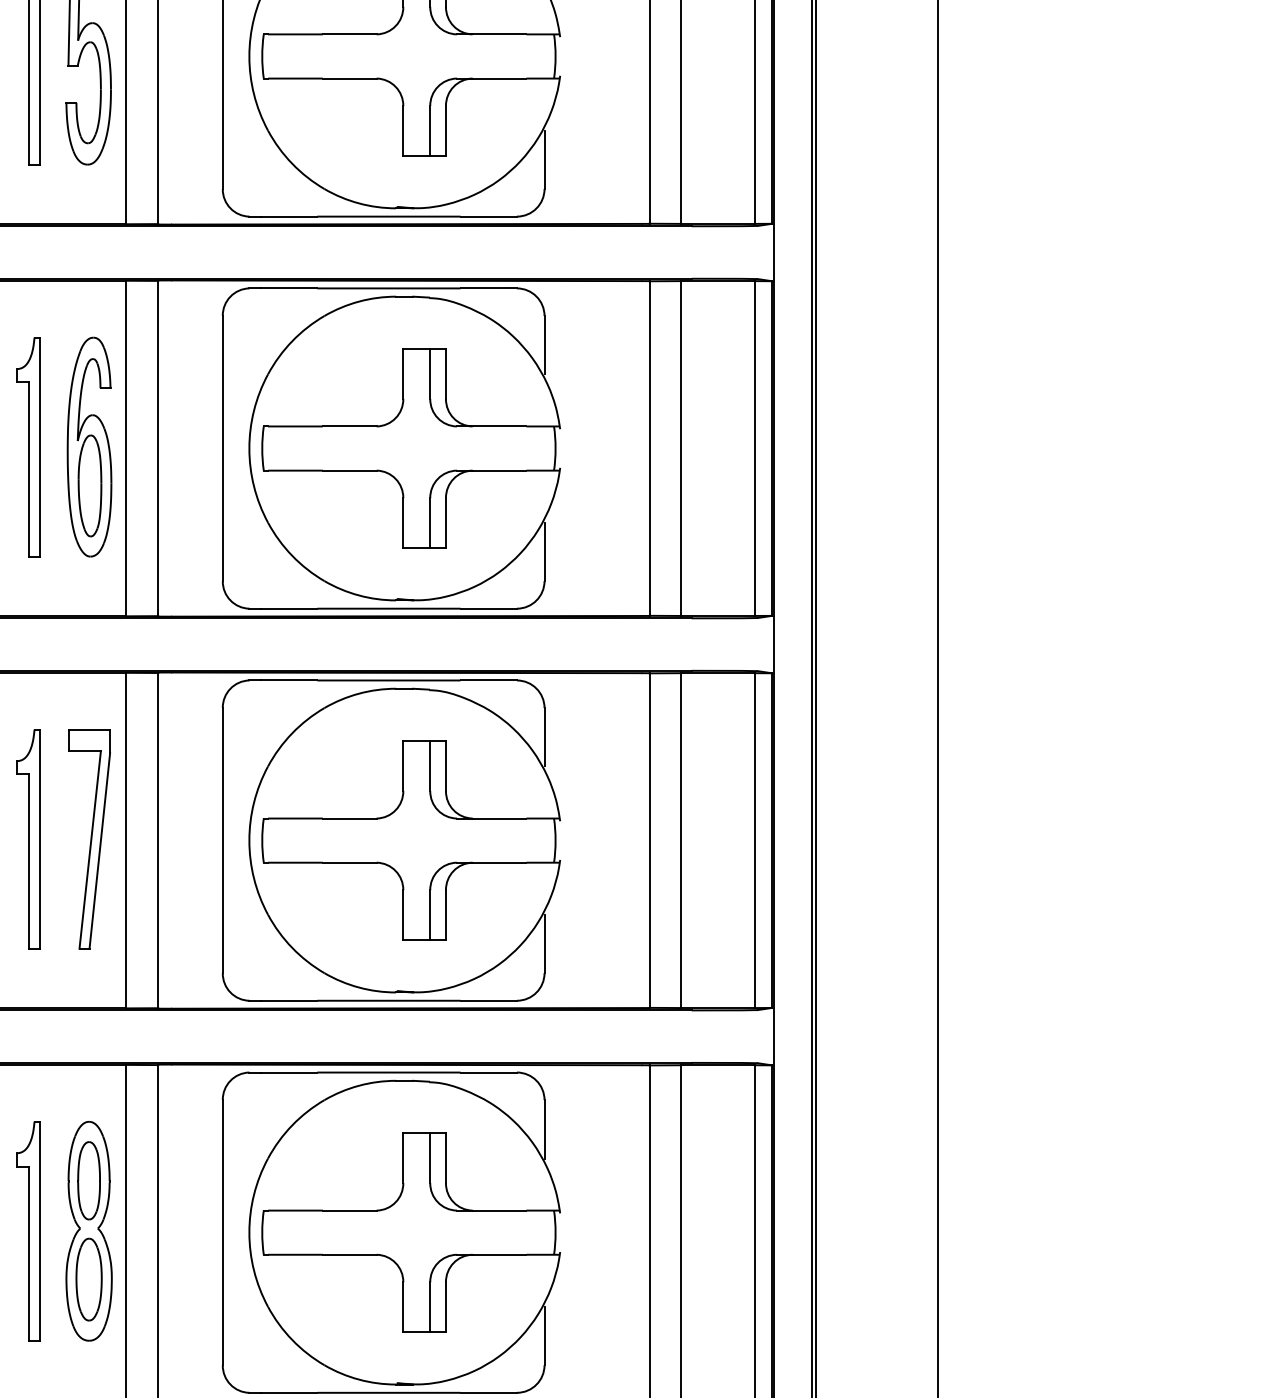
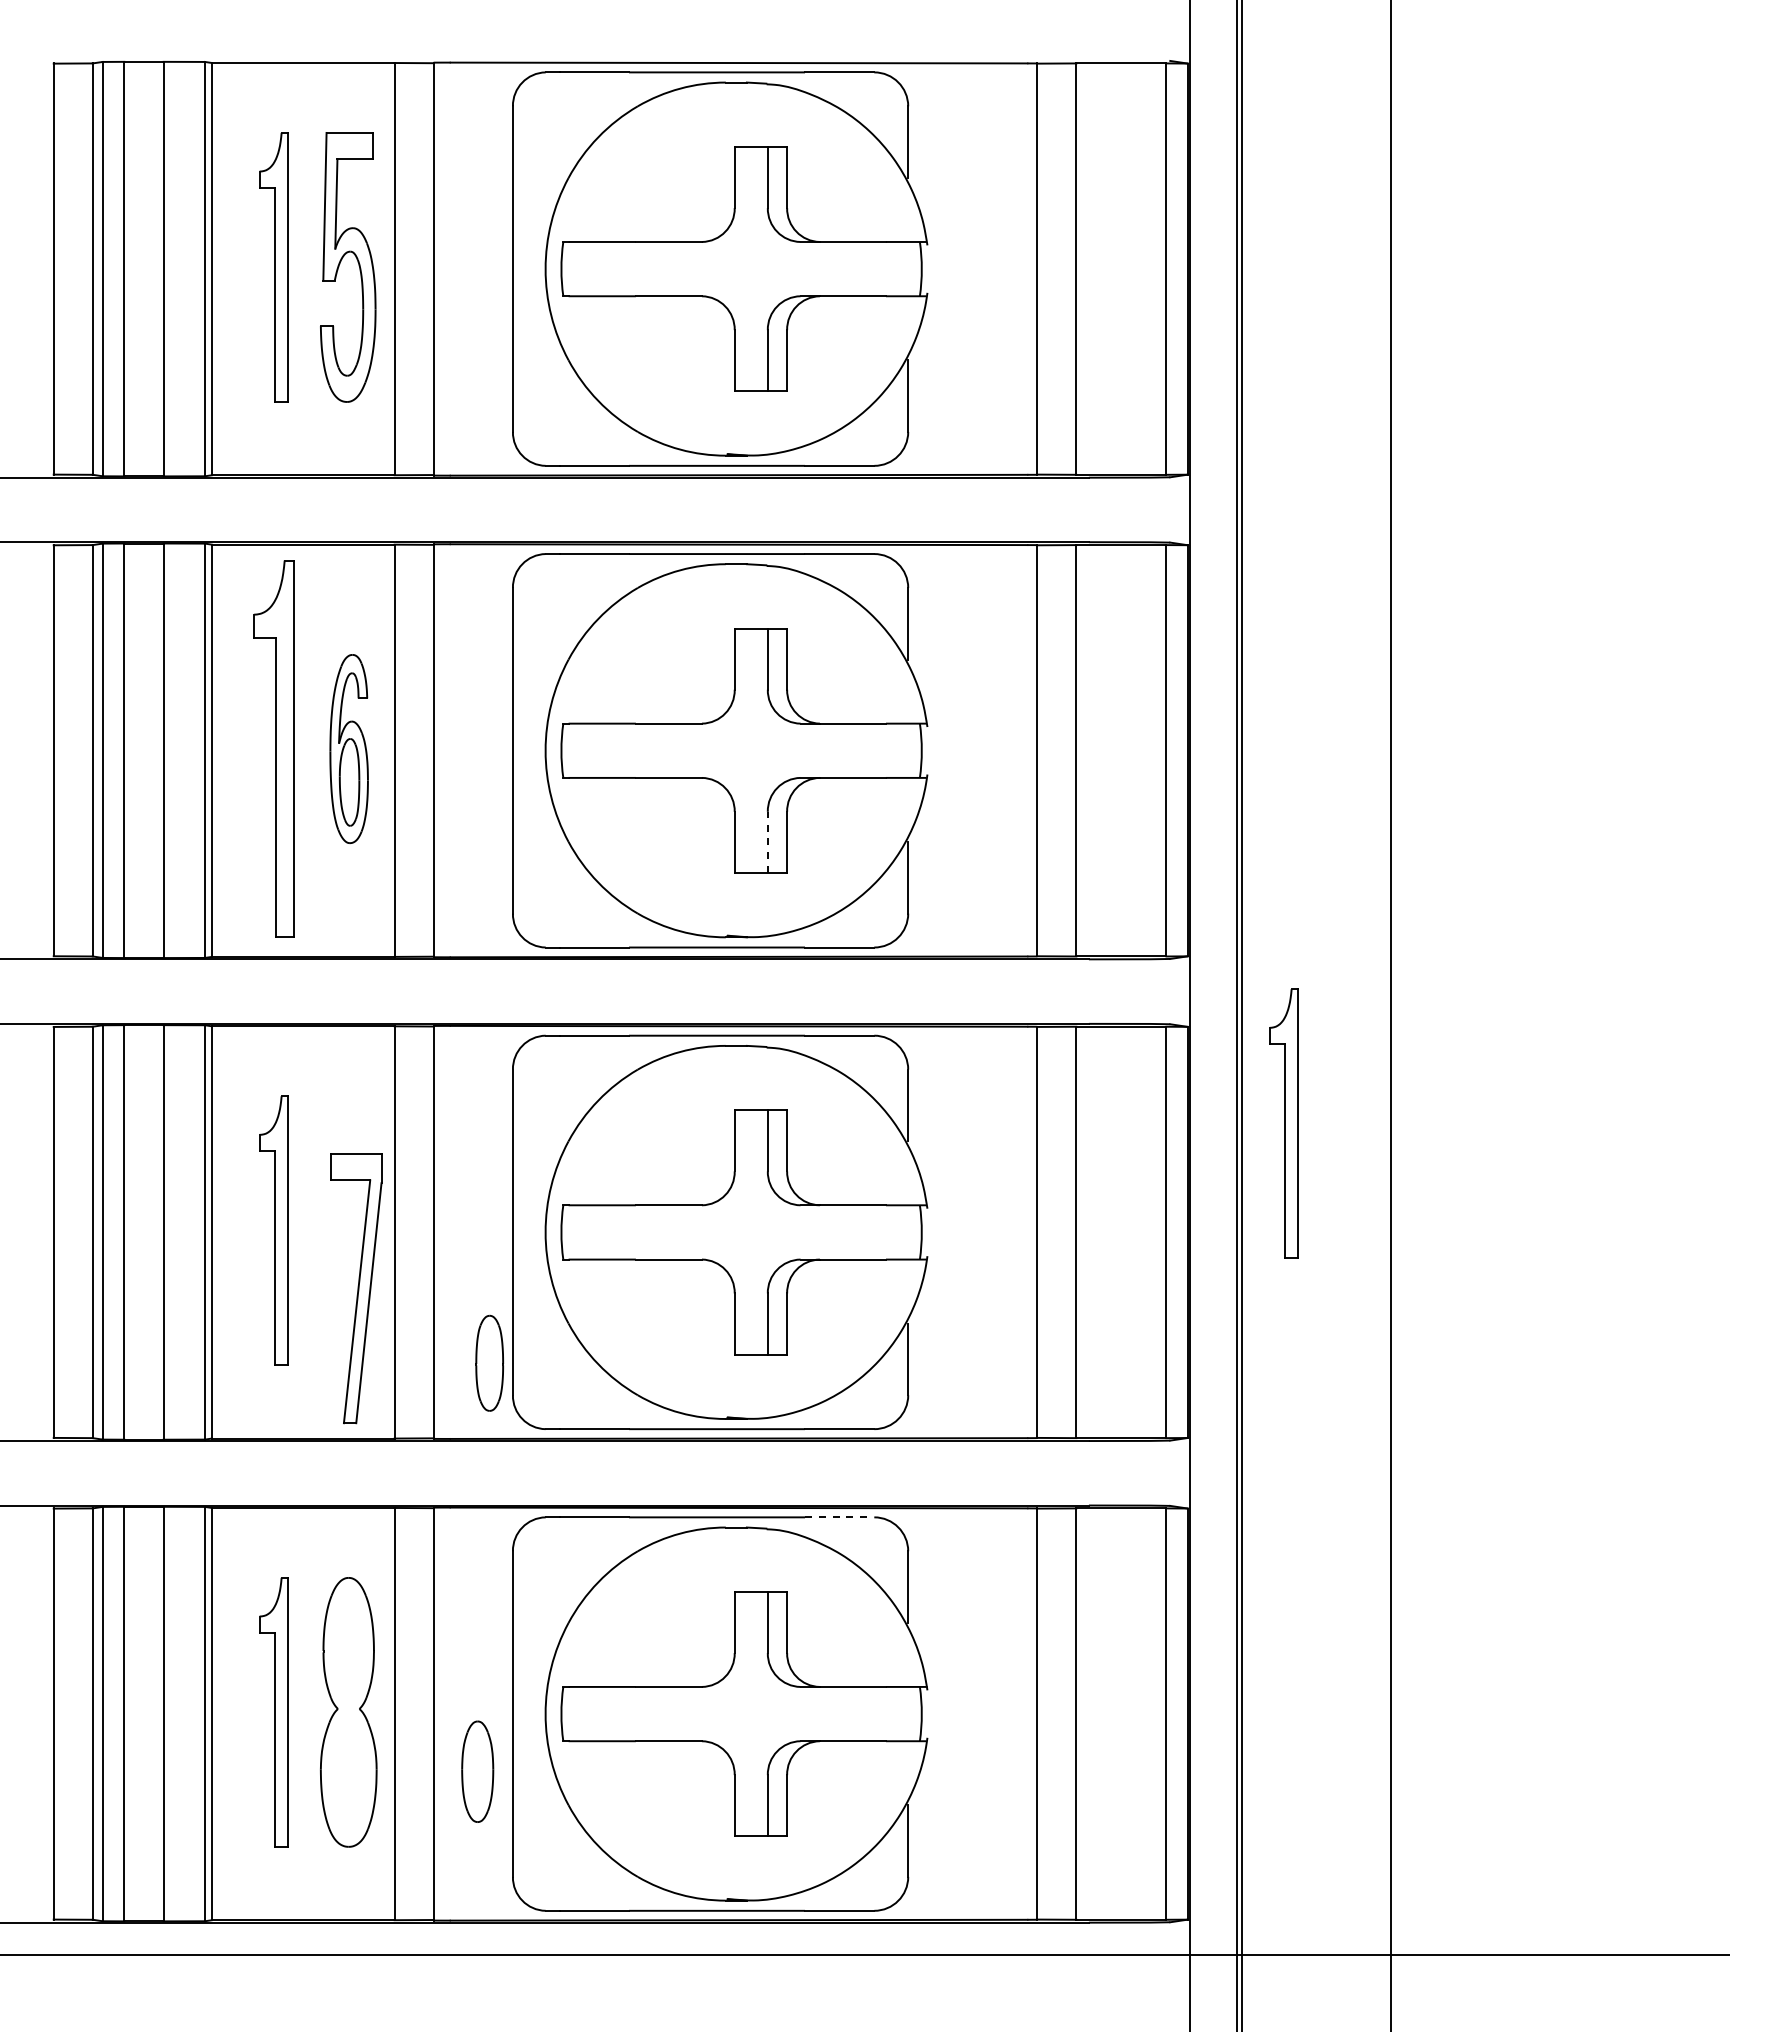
part: (88, 446) -> (348, 748), size x0.7
part: (27, 447) -> (273, 749), size x1.4
line: (430, 523) -> (767, 842), solid -> dashed
part: (850, 751) -> (1283, 1123), added
part: (89, 839) -> (356, 1288), moved
line: (488, 1072) -> (839, 1517), solid -> dashed
part: (88, 1180) -> (489, 1362), moved
part: (88, 1279) -> (477, 1771), moved

